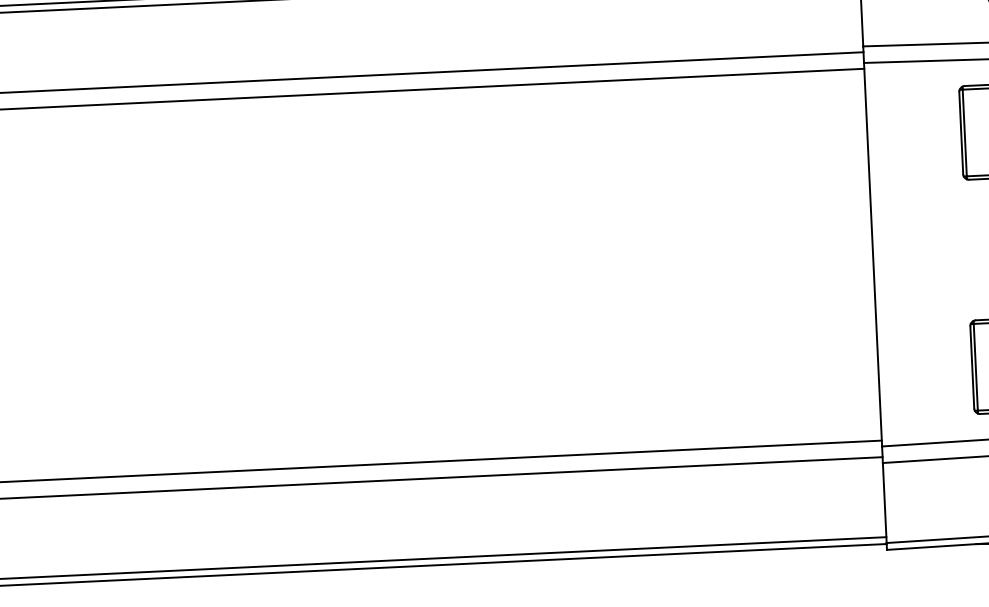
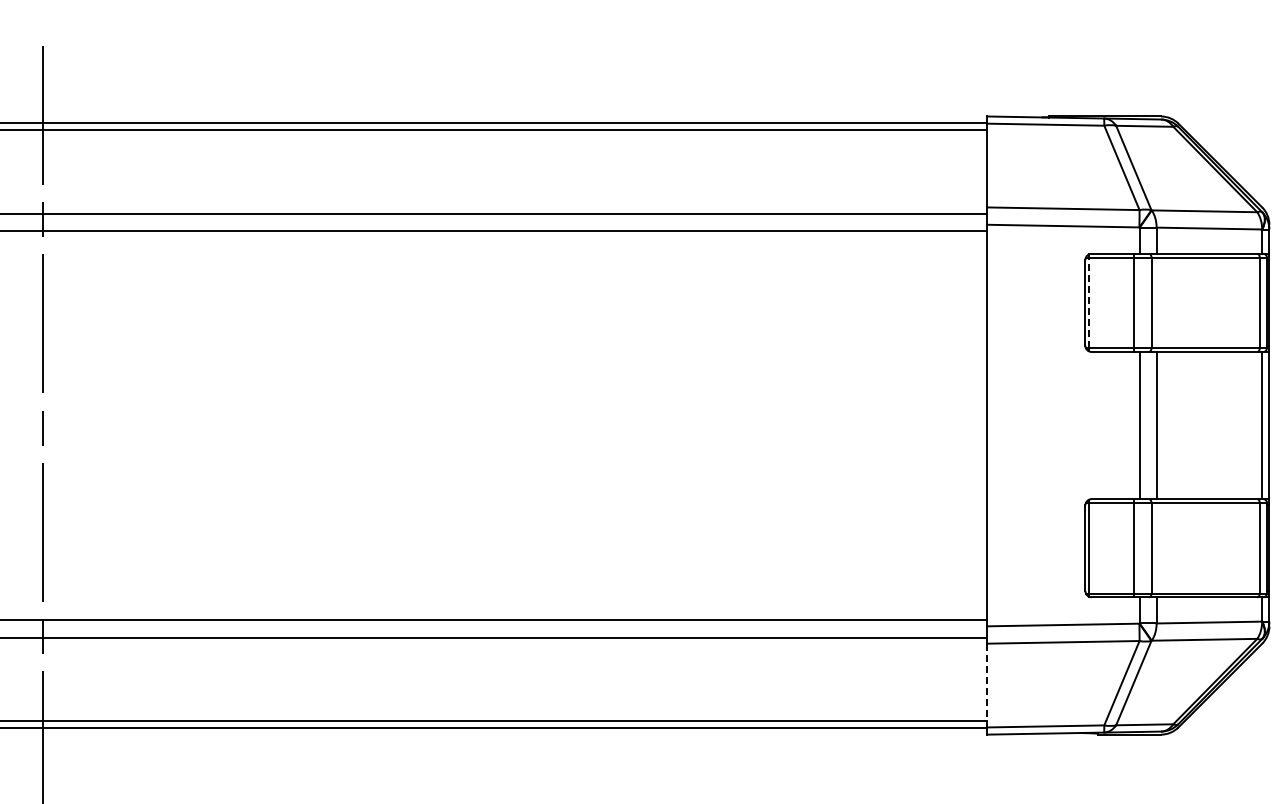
line: (965, 132) -> (1089, 302), solid -> dashed
line: (884, 502) -> (987, 685), solid -> dashed

